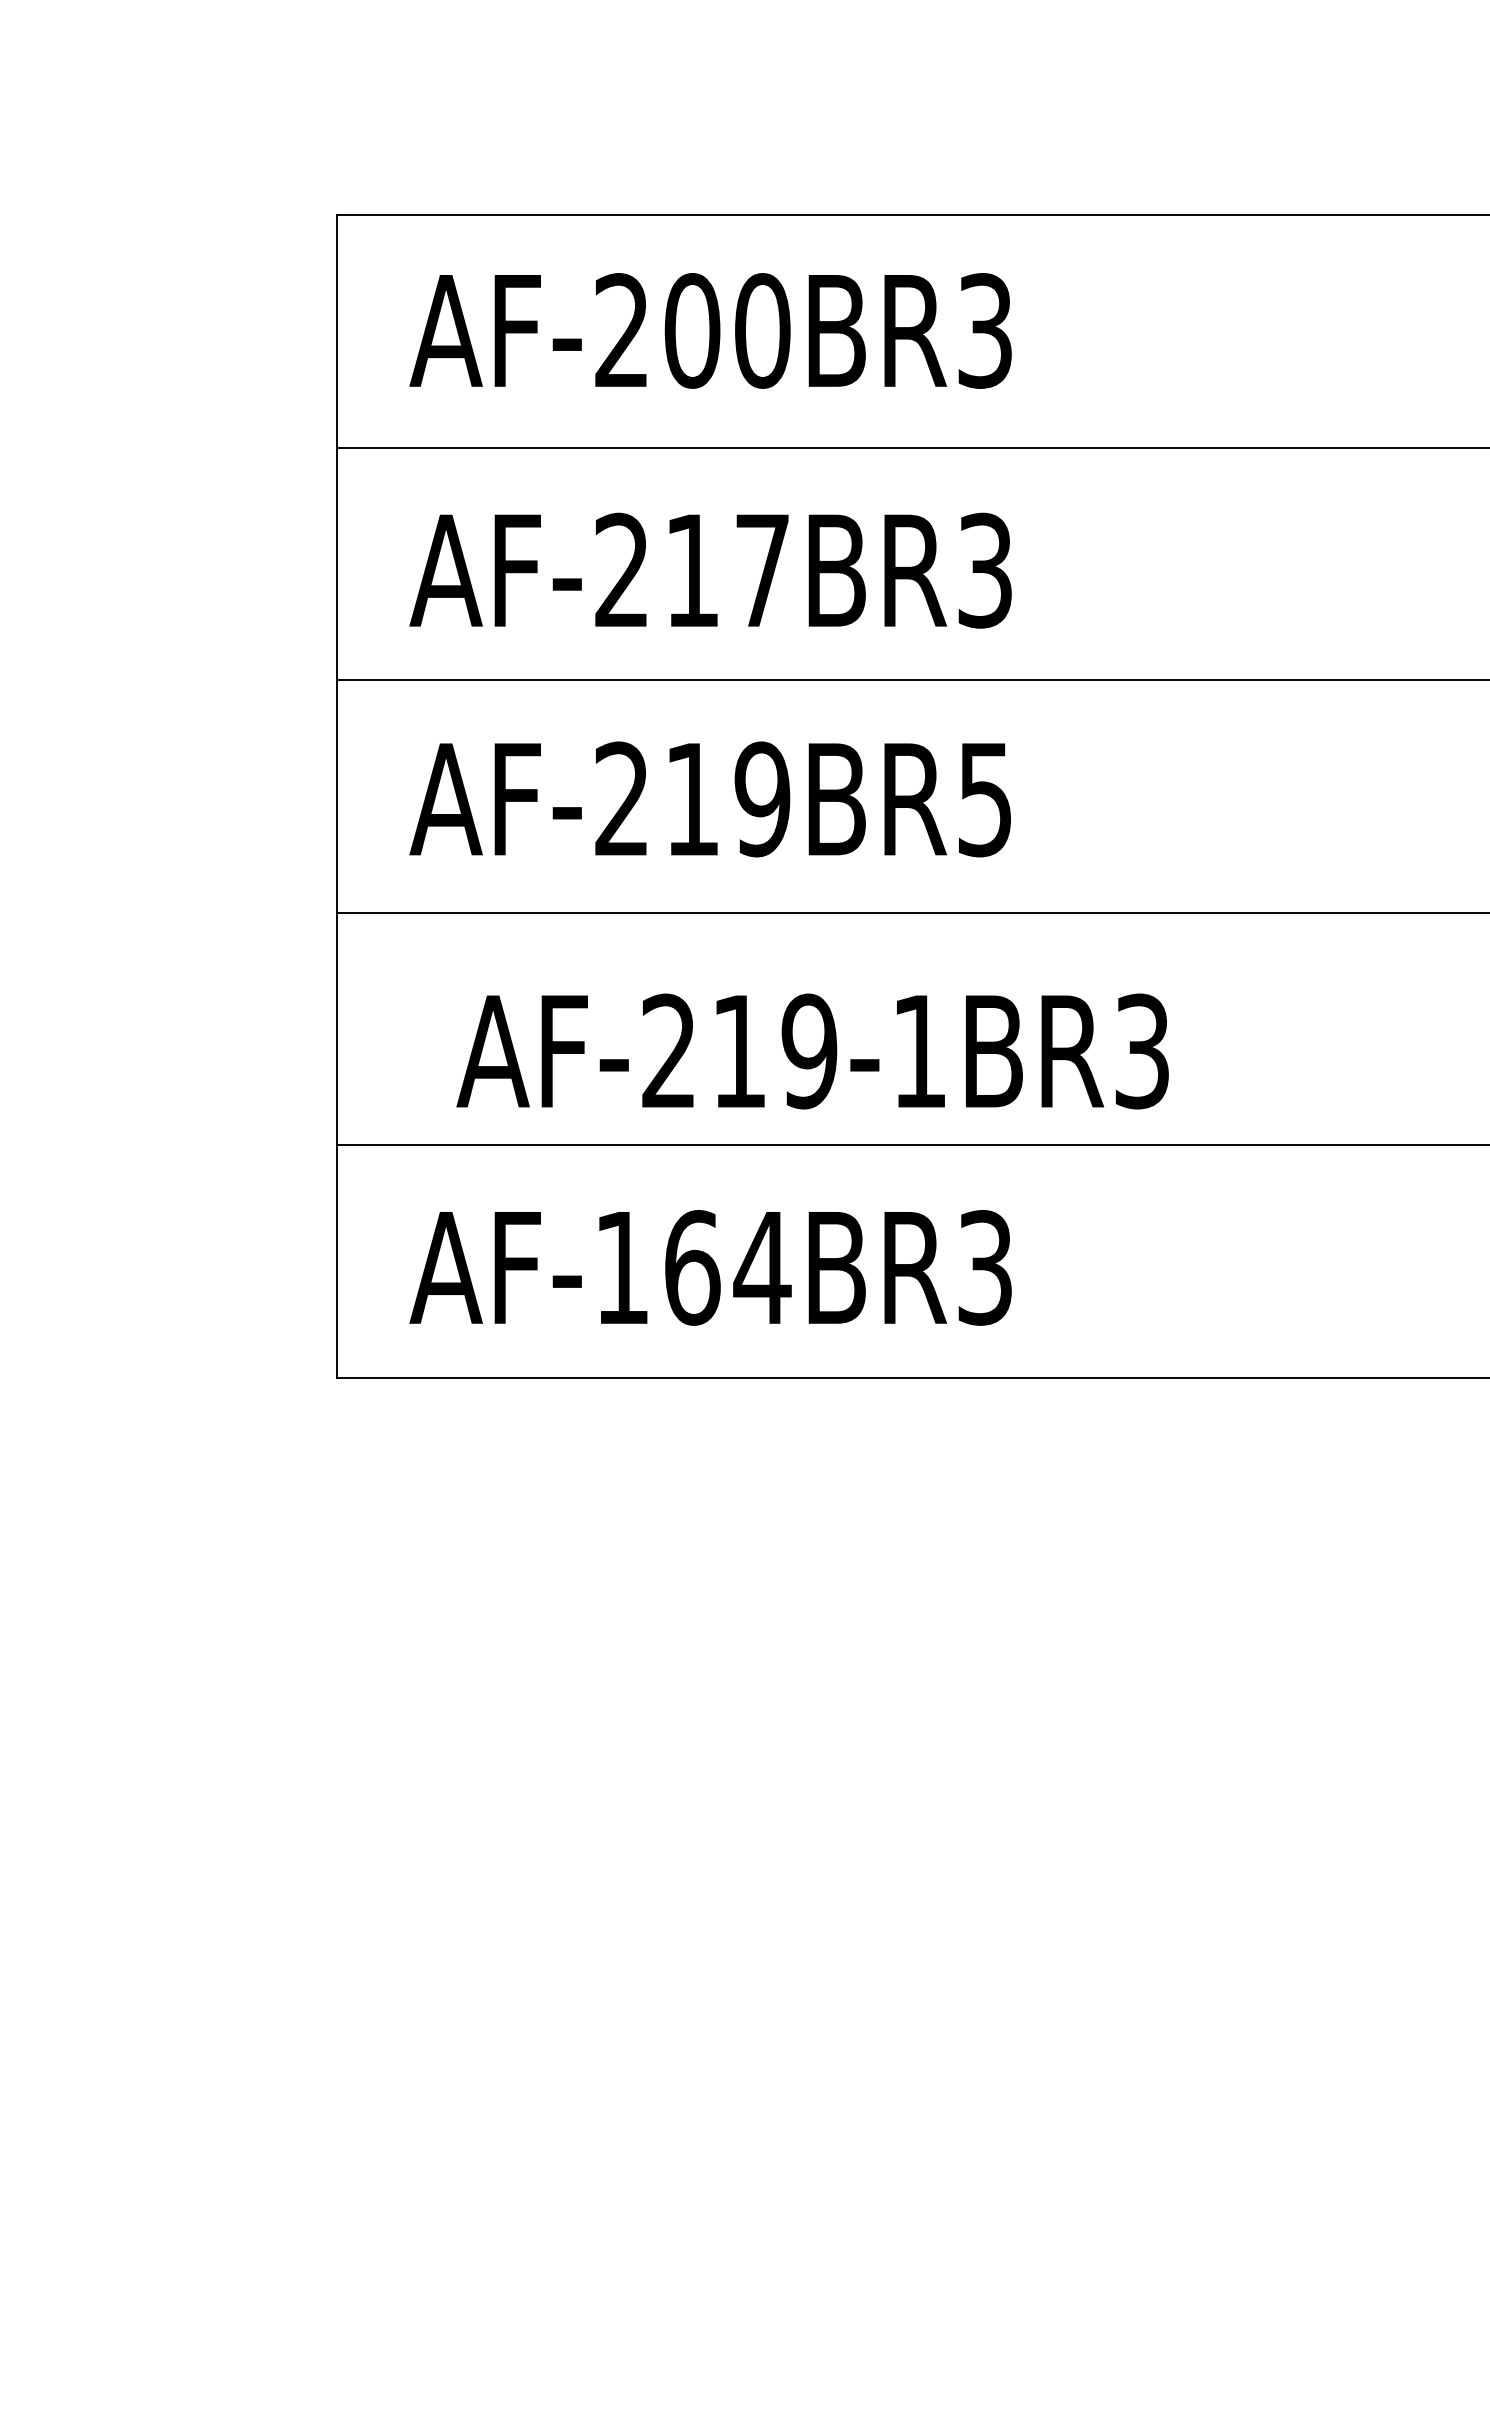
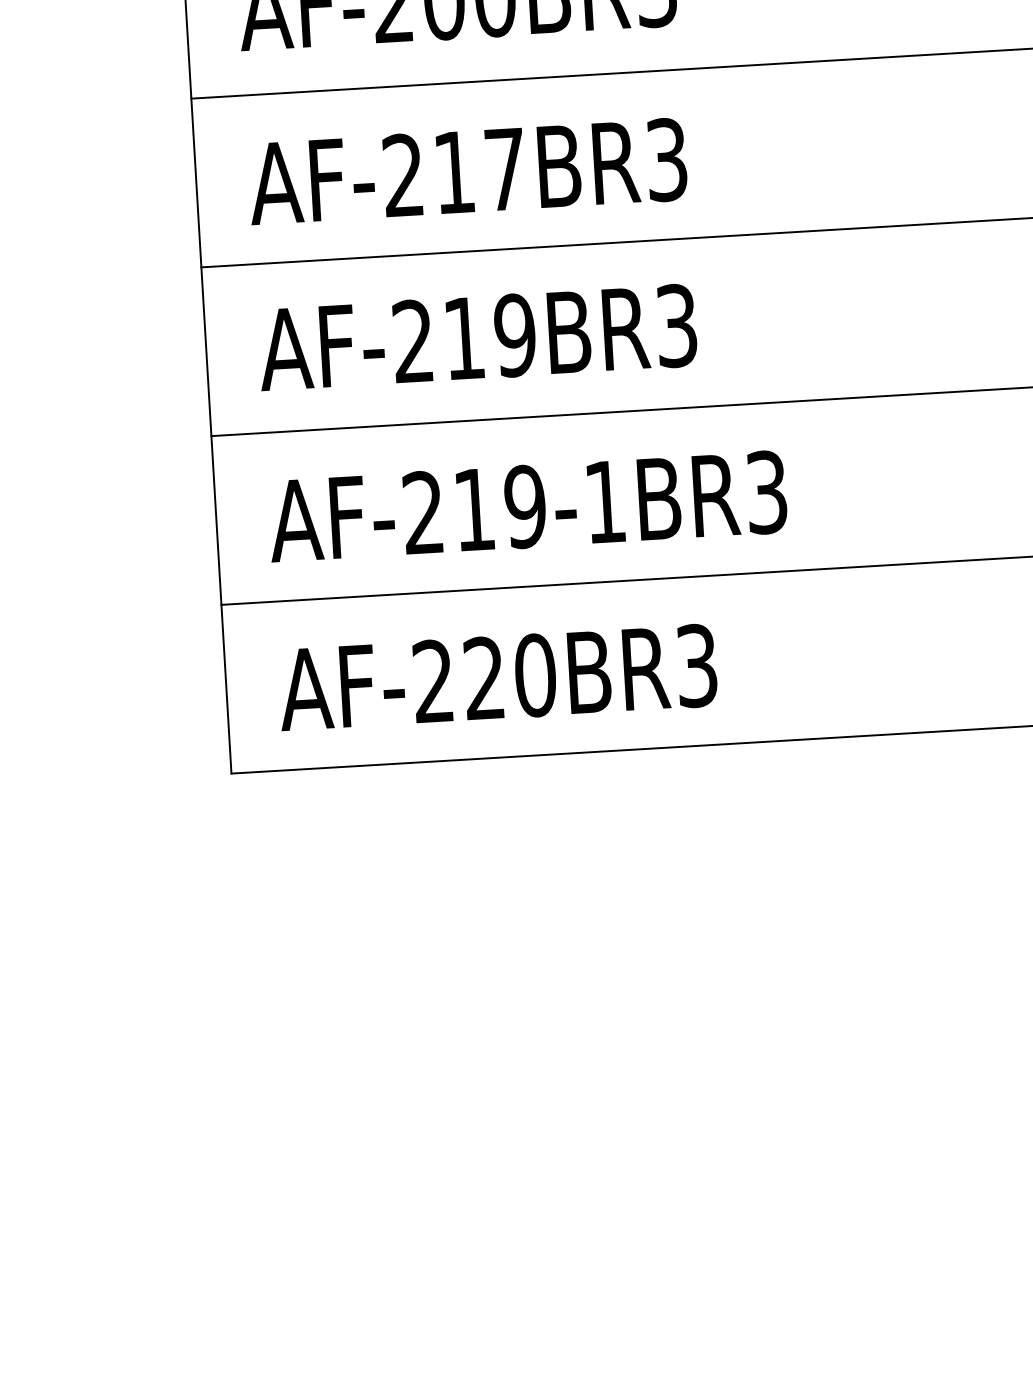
text: (984, 798) -> (676, 325), AF-219BR5 -> AF-219BR3
text: (812, 1051) -> (527, 506), moved
text: (693, 1267) -> (485, 678), AF-164BR3 -> AF-220BR3

